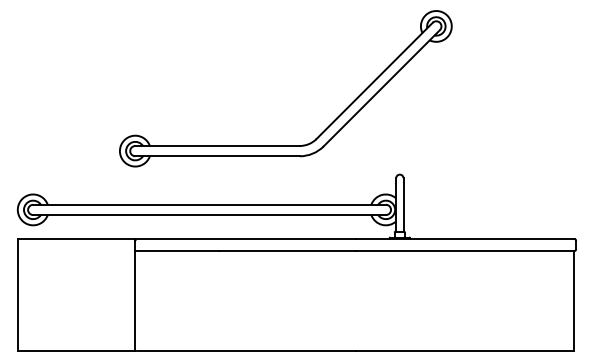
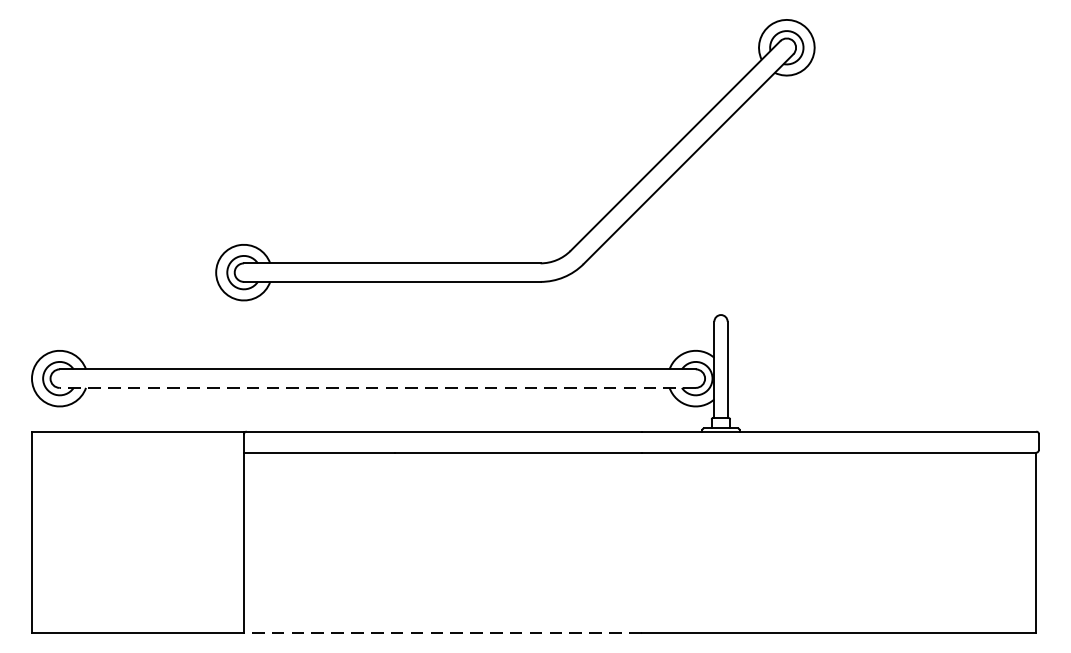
line: (209, 215) -> (377, 388), solid -> dashed
line: (245, 350) -> (442, 632), solid -> dashed

